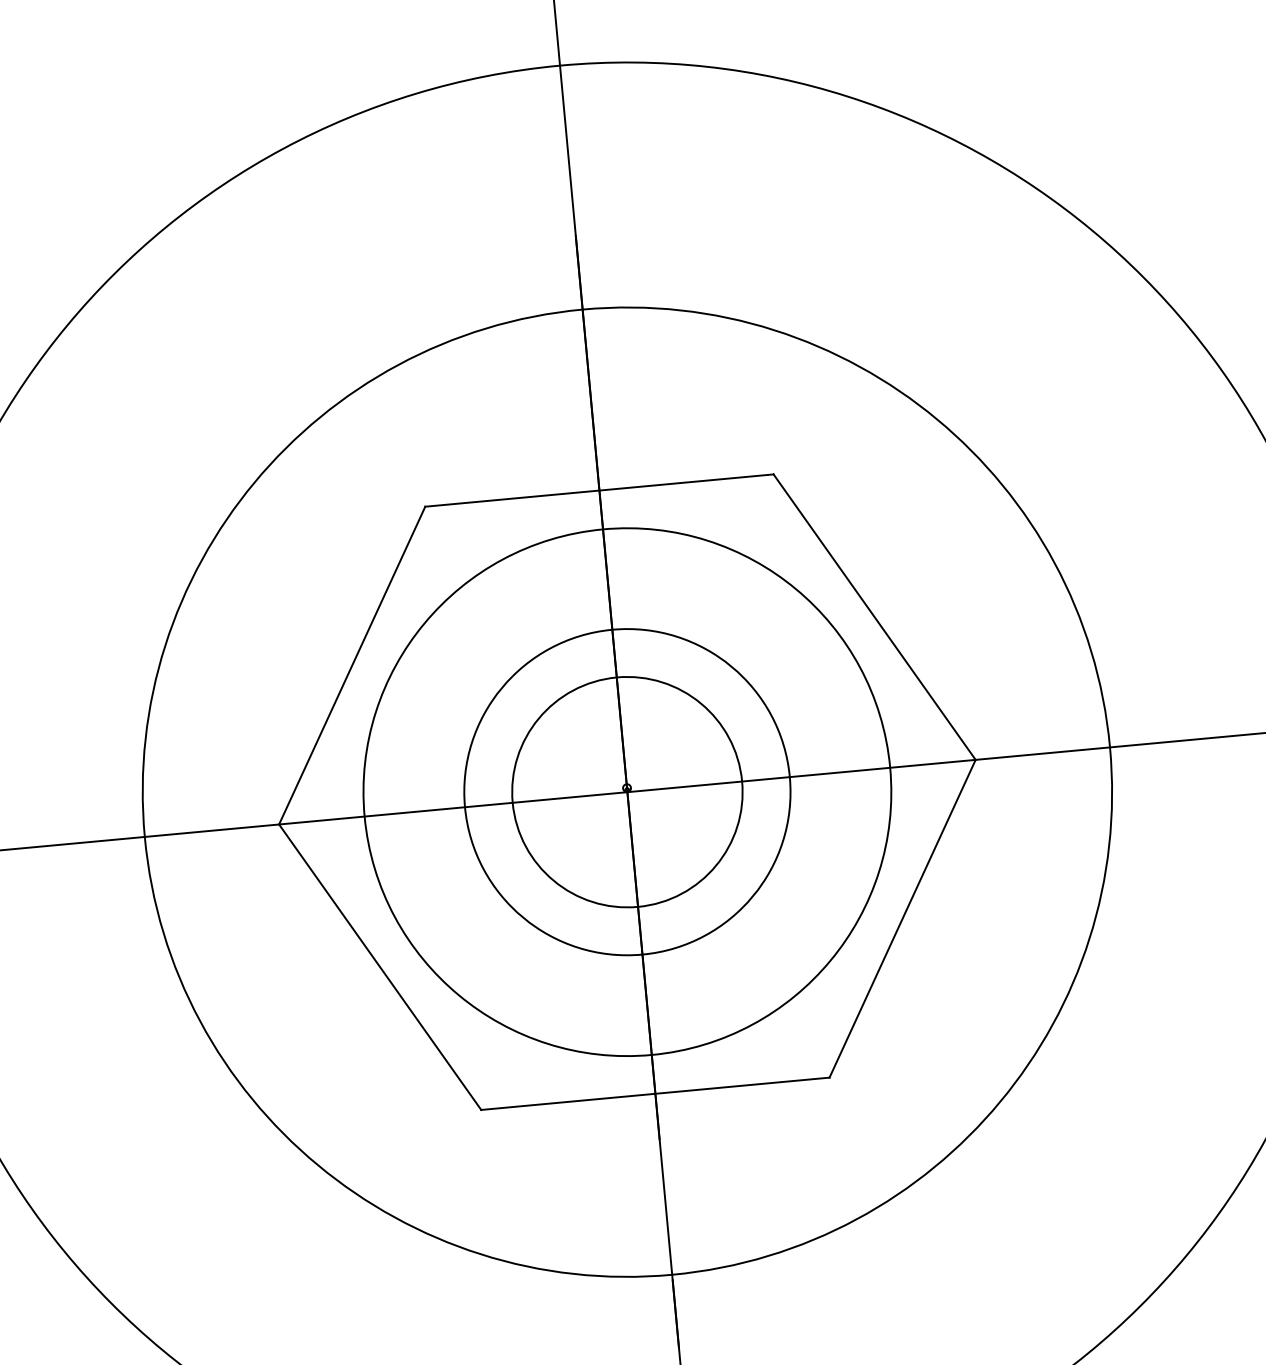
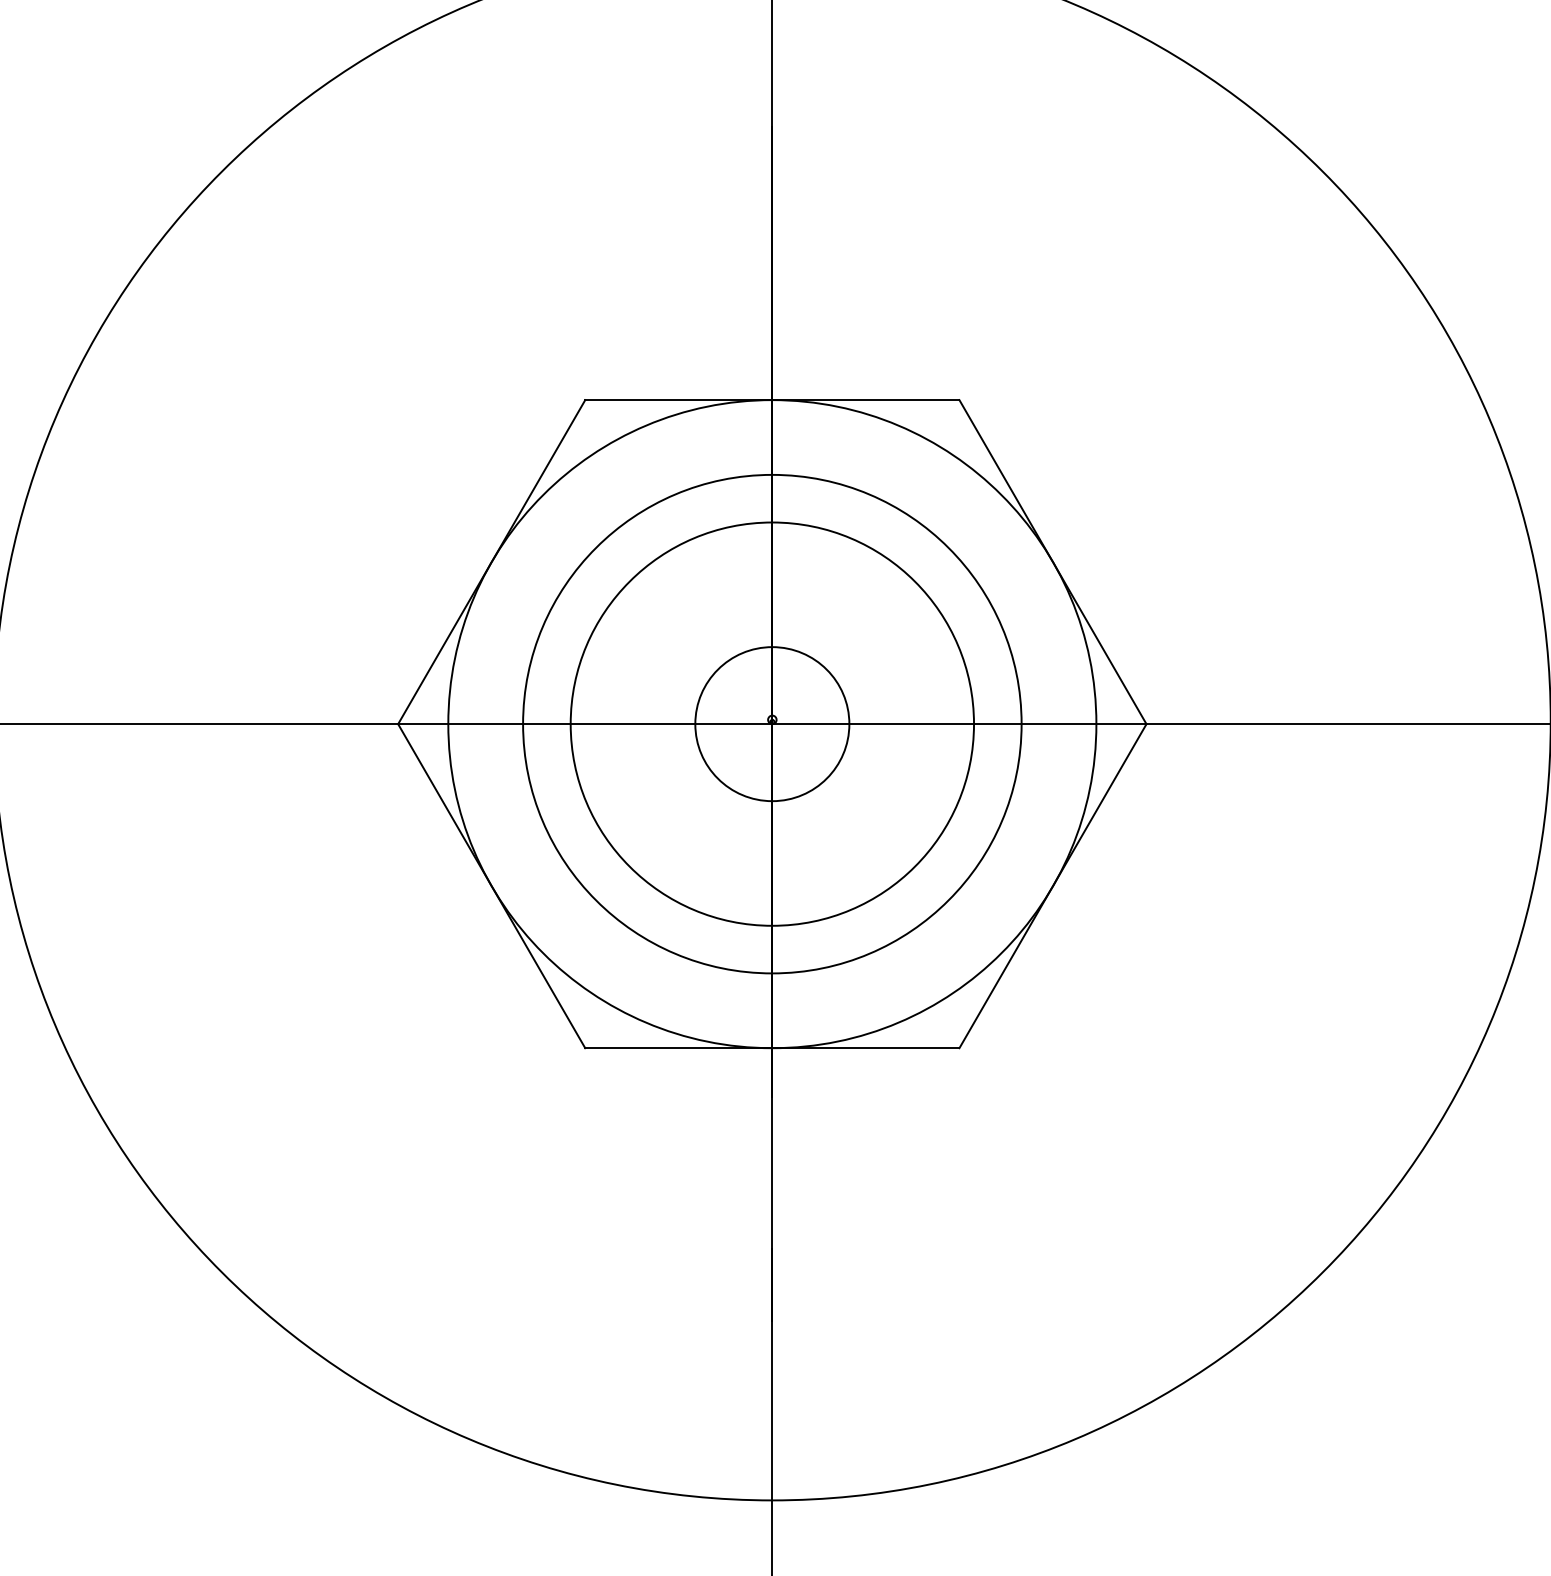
circle: (627, 791) -> (772, 723), size x0.71
circle: (627, 791) -> (772, 723), size x1.43
circle: (627, 792) -> (772, 724), size x0.62
circle: (627, 792) -> (772, 724), size x0.62

